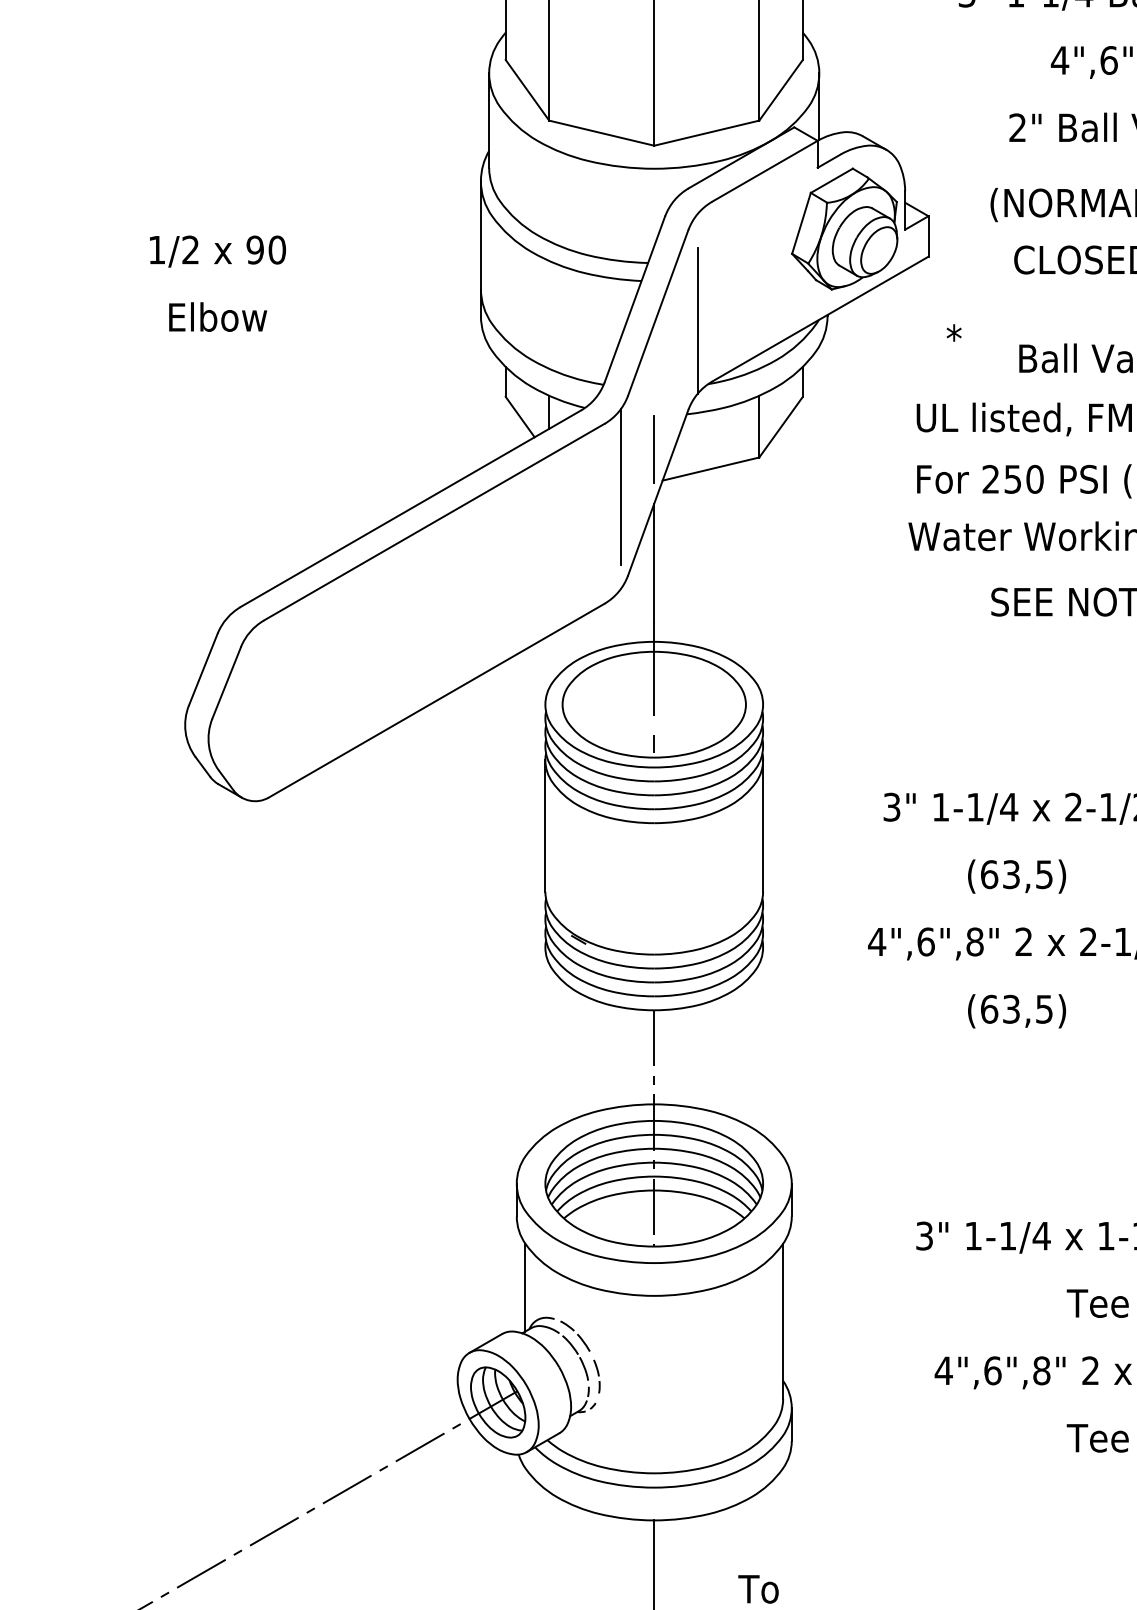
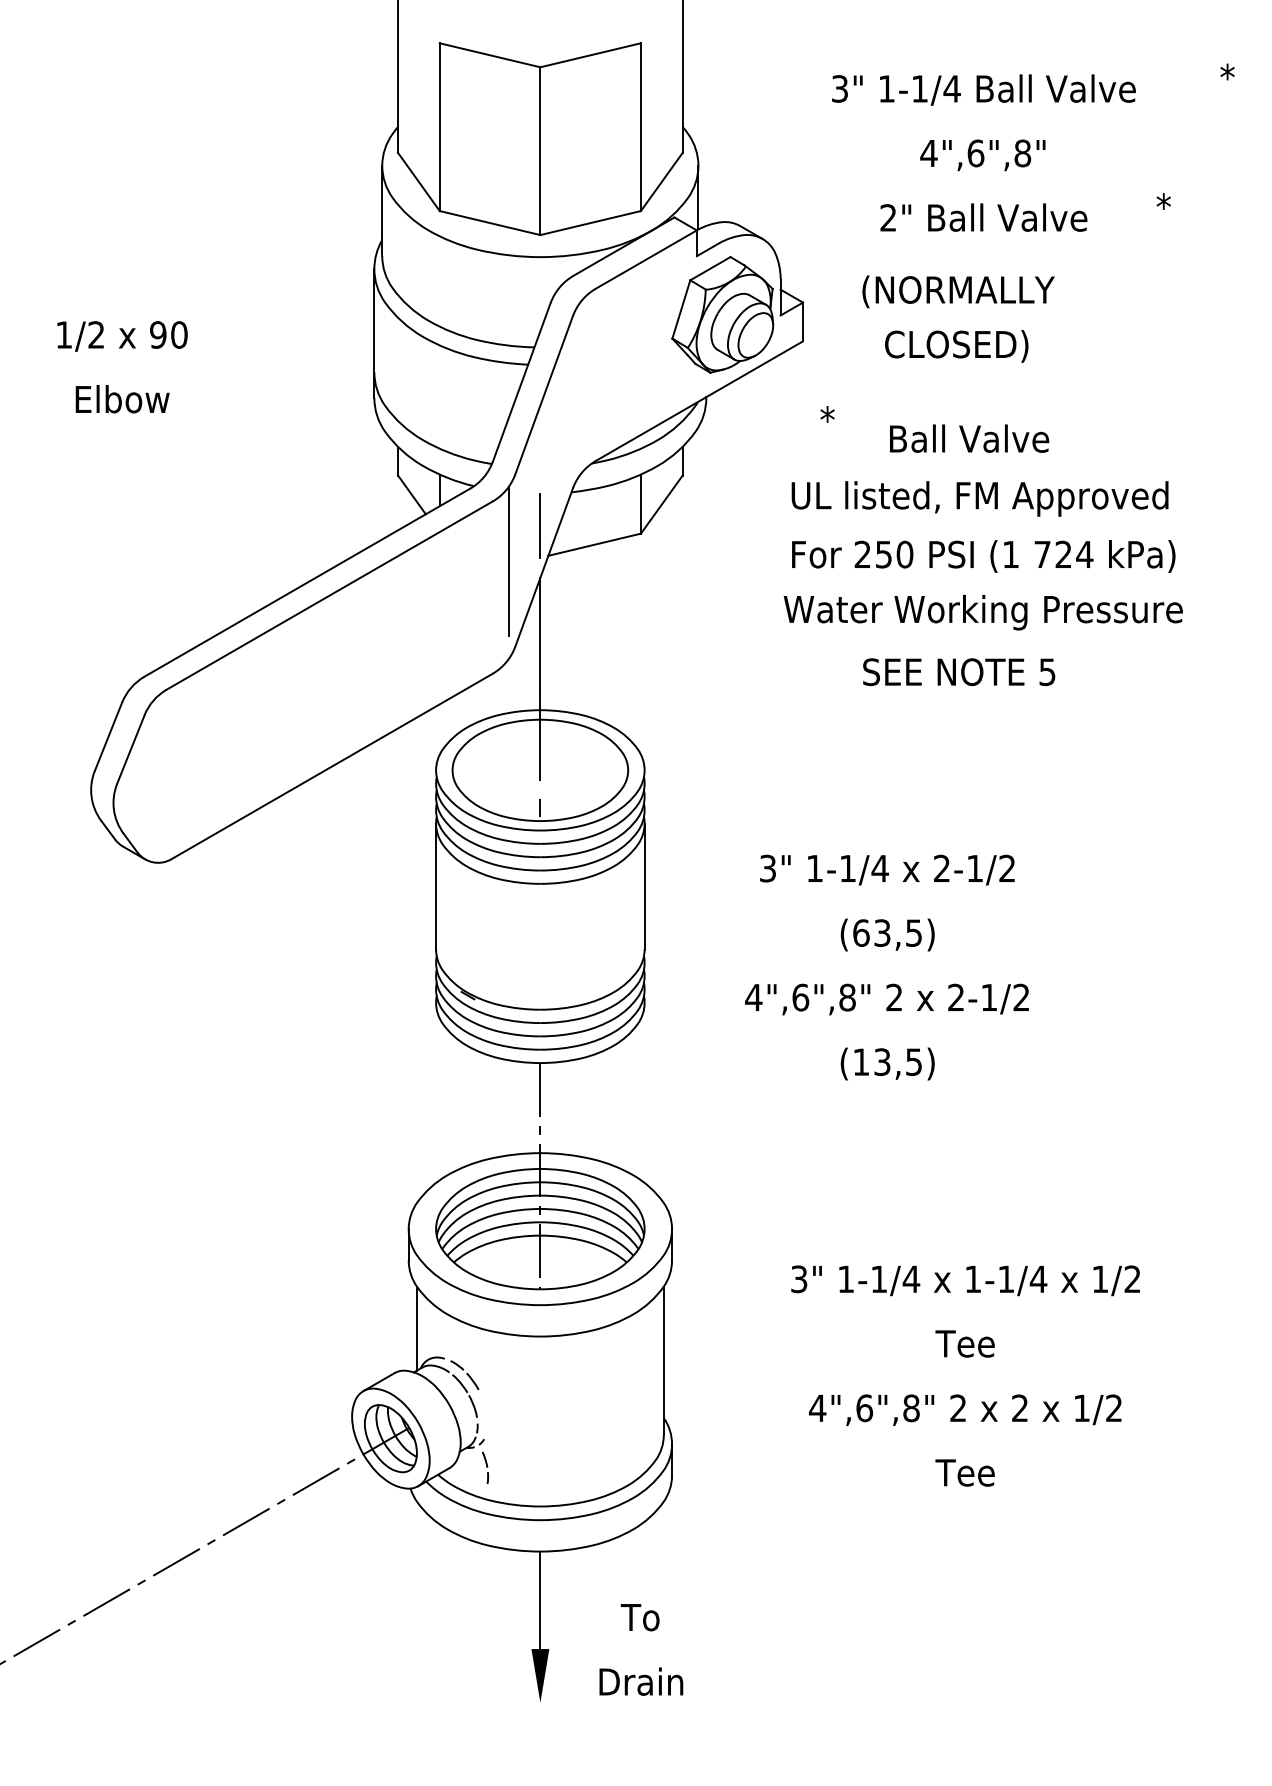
line: (698, 320) -> (582, 402), removed
text: (989, 1008) -> (861, 1061), (63,5) -> (13,5)
part: (596, 1376) -> (485, 1467), moved

